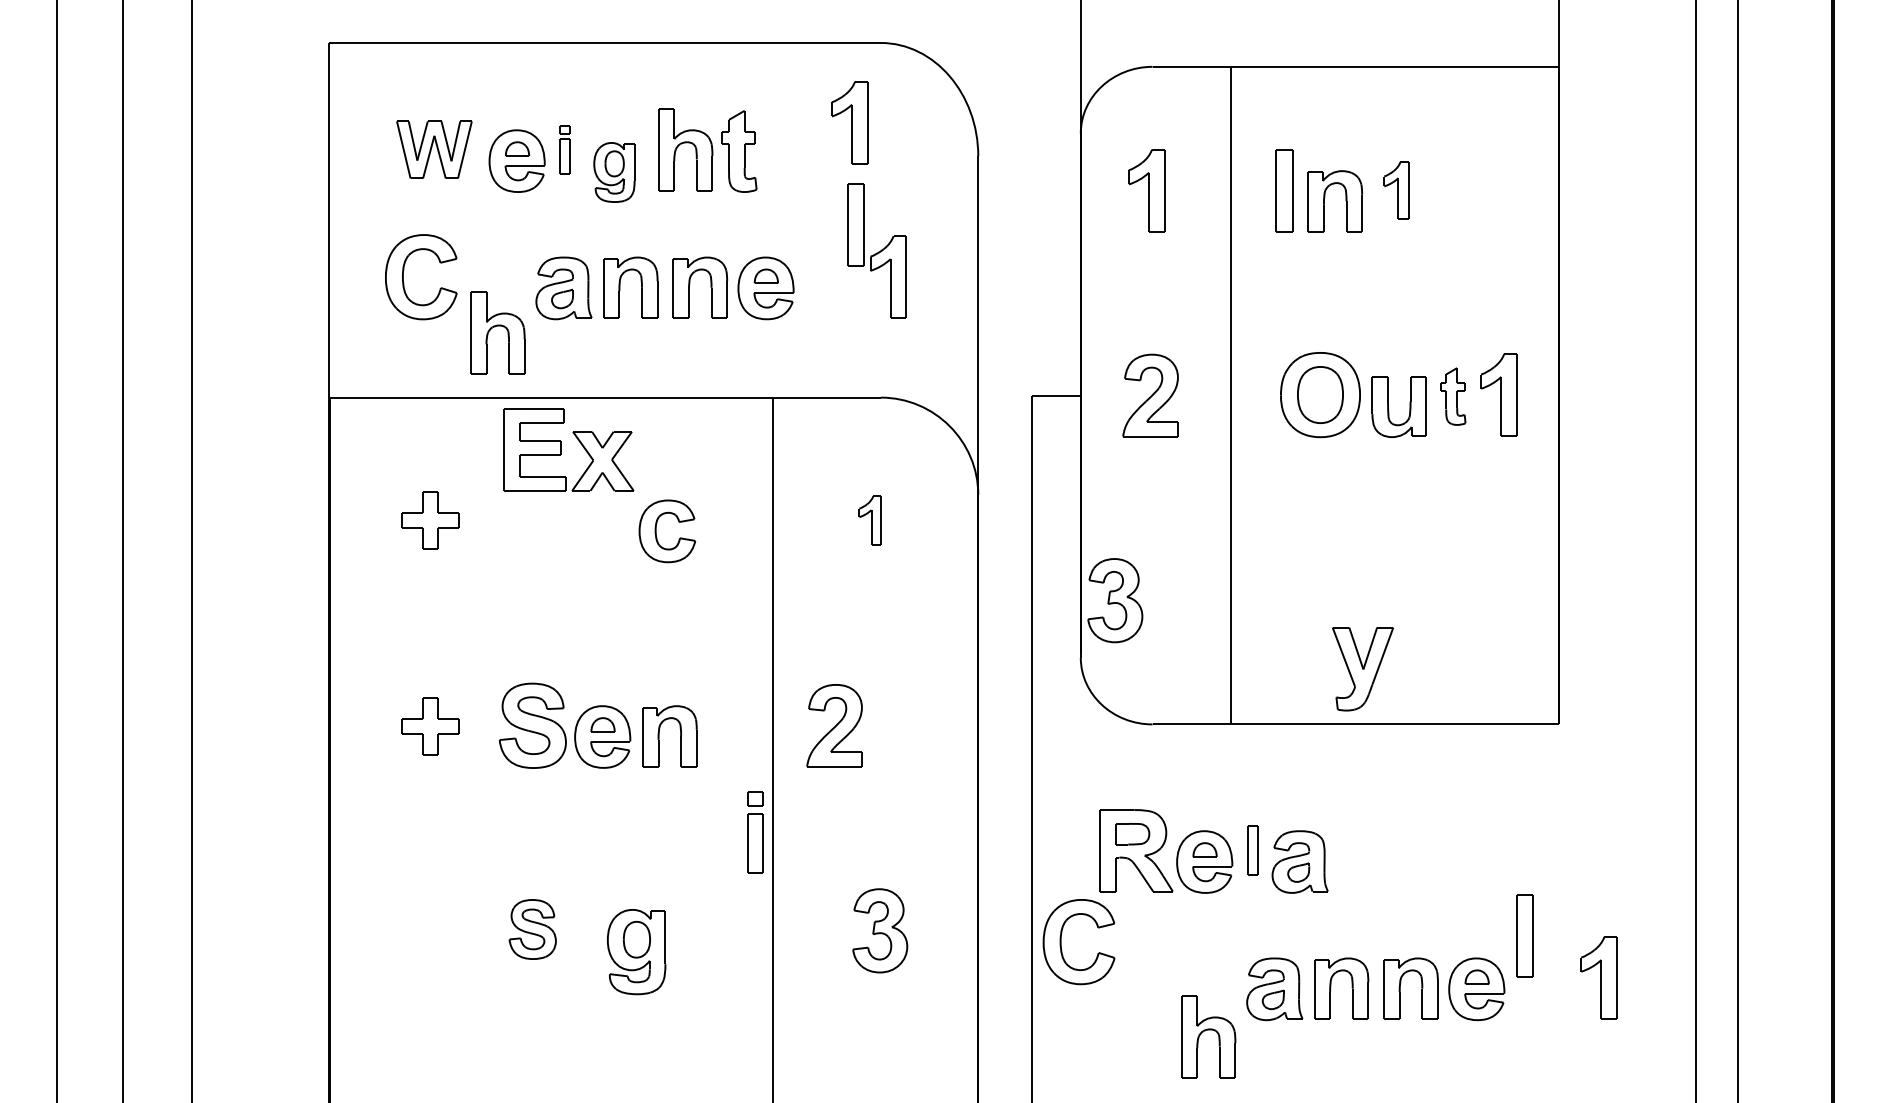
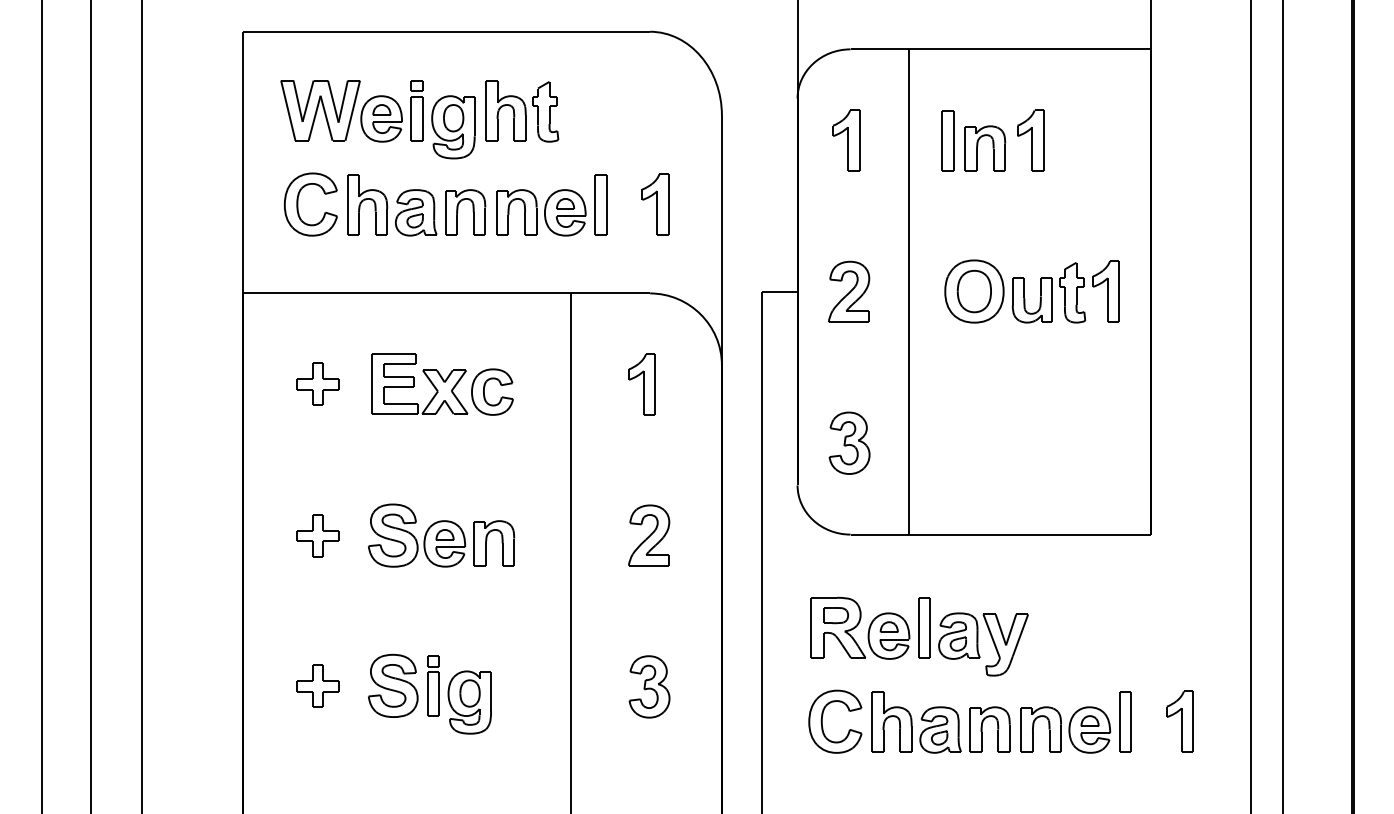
part: (849, 122) -> (626, 90), removed
part: (434, 149) -> (320, 110), size x1.43
part: (564, 149) -> (416, 110), size x1.67
part: (614, 172) -> (453, 127), size x1.43
part: (1396, 190) -> (1030, 140), size x1.43
part: (855, 224) -> (600, 204), moved
part: (497, 332) -> (367, 204), moved
part: (1453, 396) -> (1072, 292), size x1.43
part: (561, 449) -> (414, 383), moved
part: (869, 520) -> (641, 384), size x1.67
part: (1115, 600) -> (849, 443), moved
part: (1362, 669) -> (1005, 645), moved
part: (834, 725) -> (649, 535), moved
part: (755, 832) -> (433, 685), moved
part: (1252, 850) -> (924, 627), size x1.67
part: (532, 929) -> (392, 685), size x1.43
part: (430, 930) -> (317, 686), added
part: (1524, 935) -> (1124, 721), moved
part: (1061, 942) -> (822, 722), moved
part: (1208, 1036) -> (891, 721), moved

